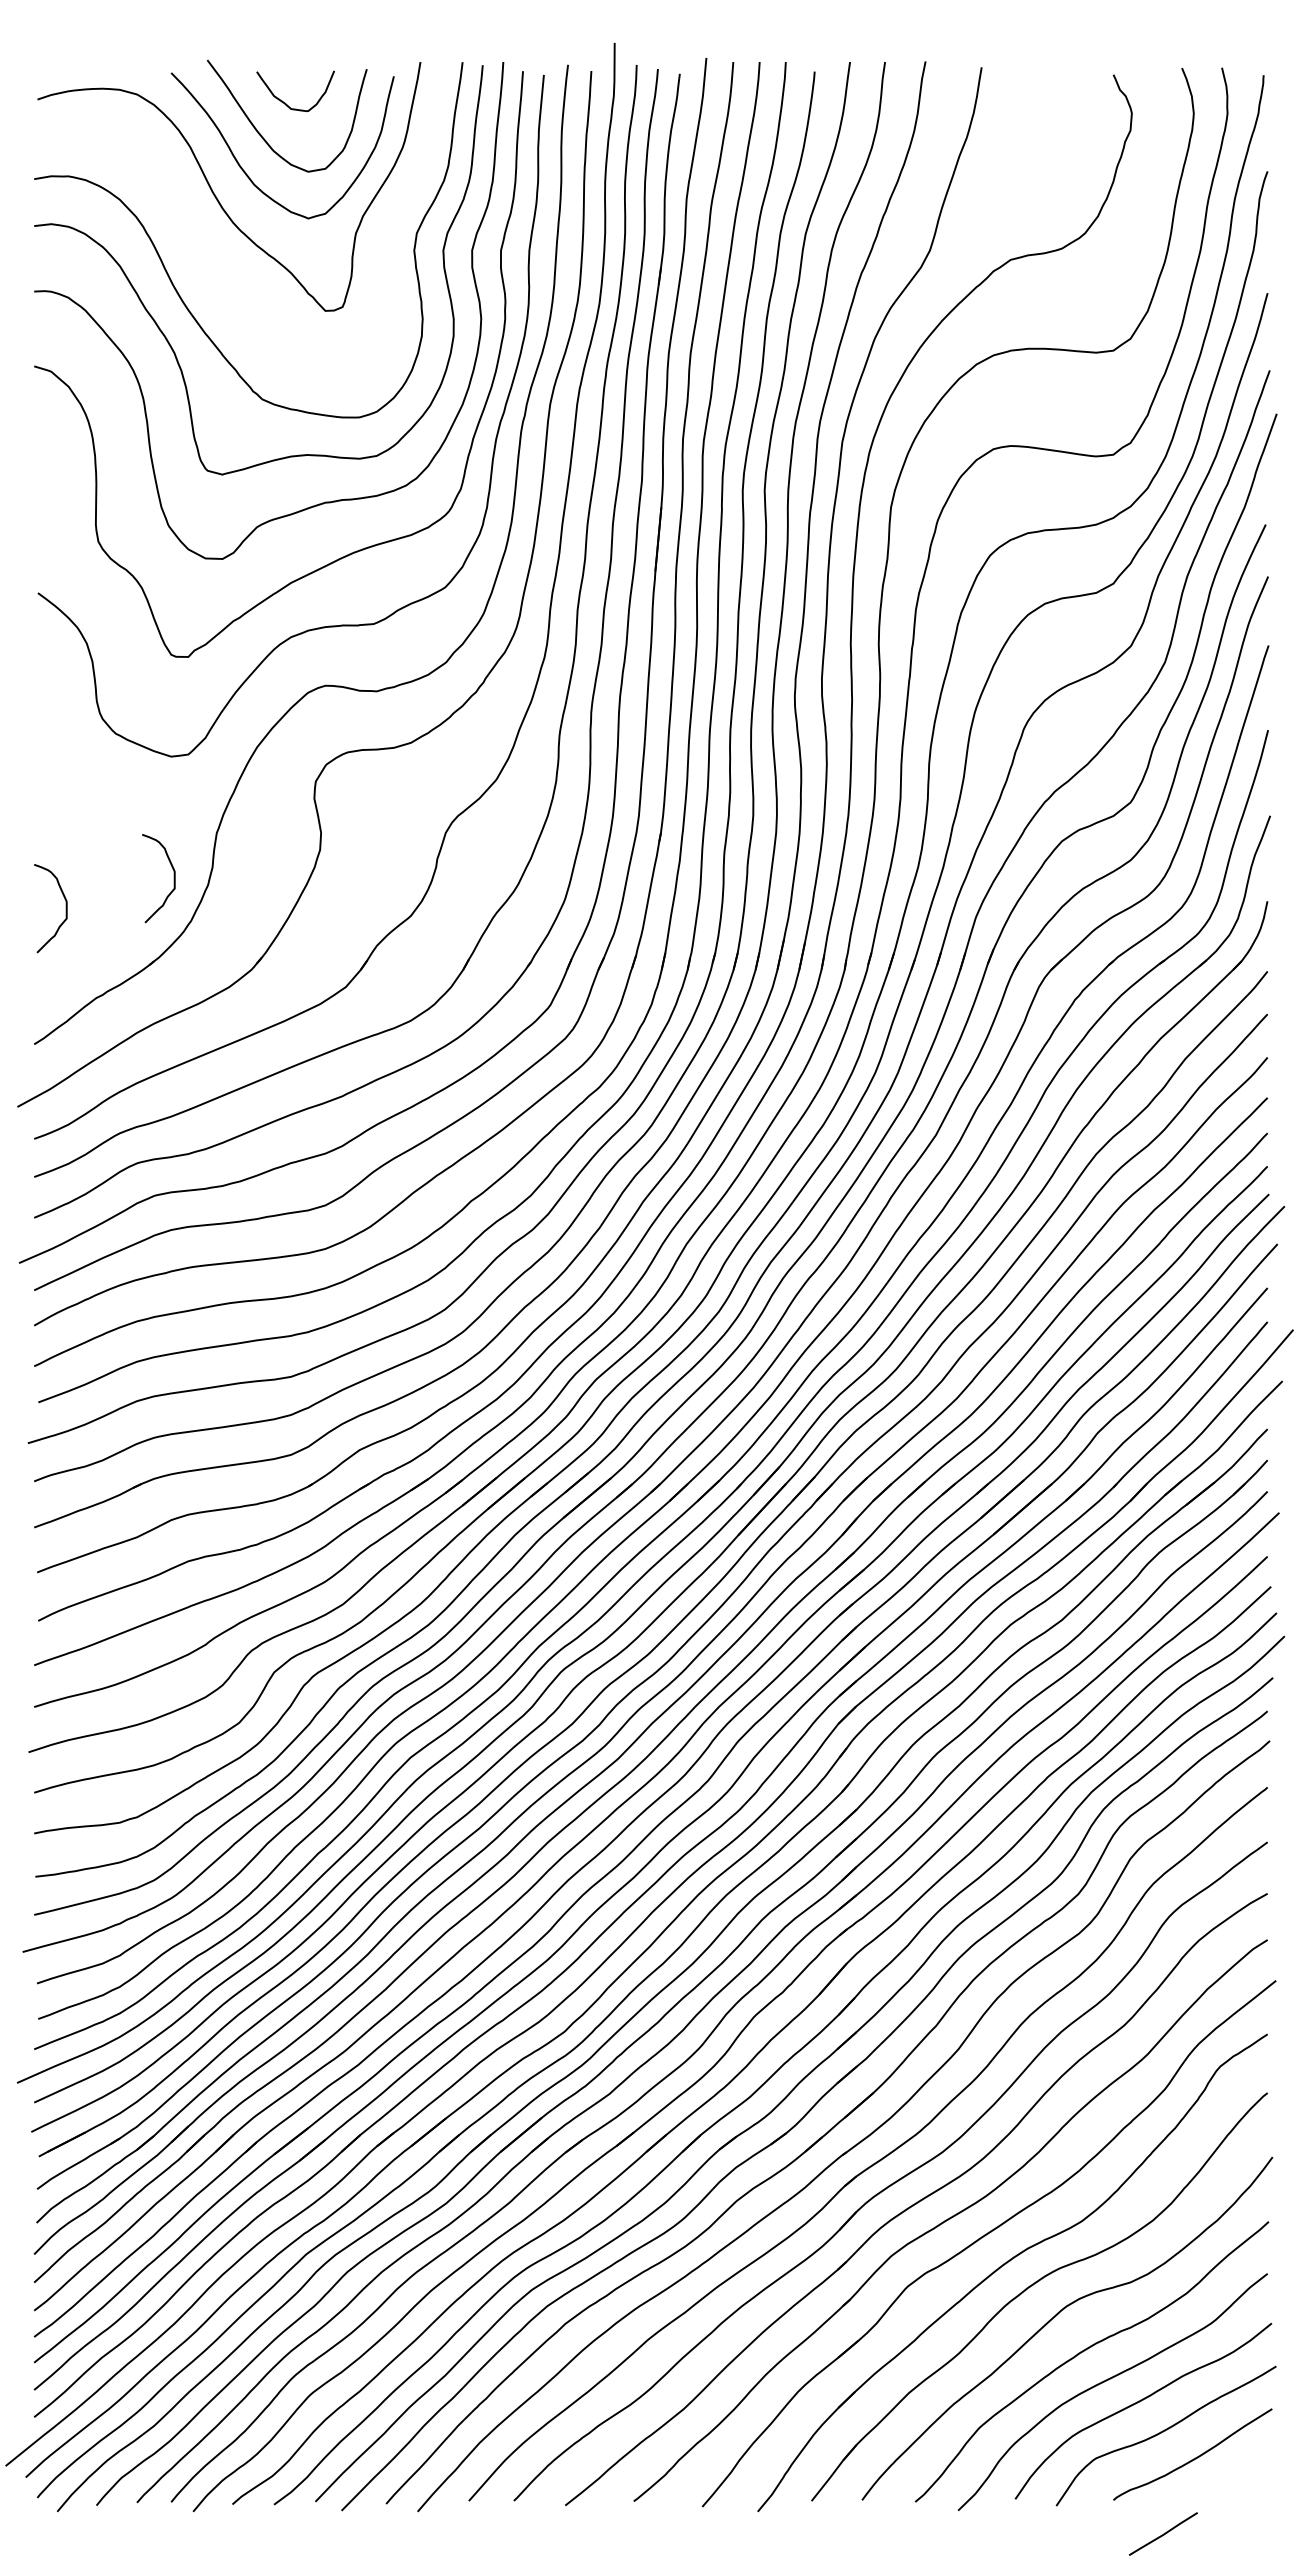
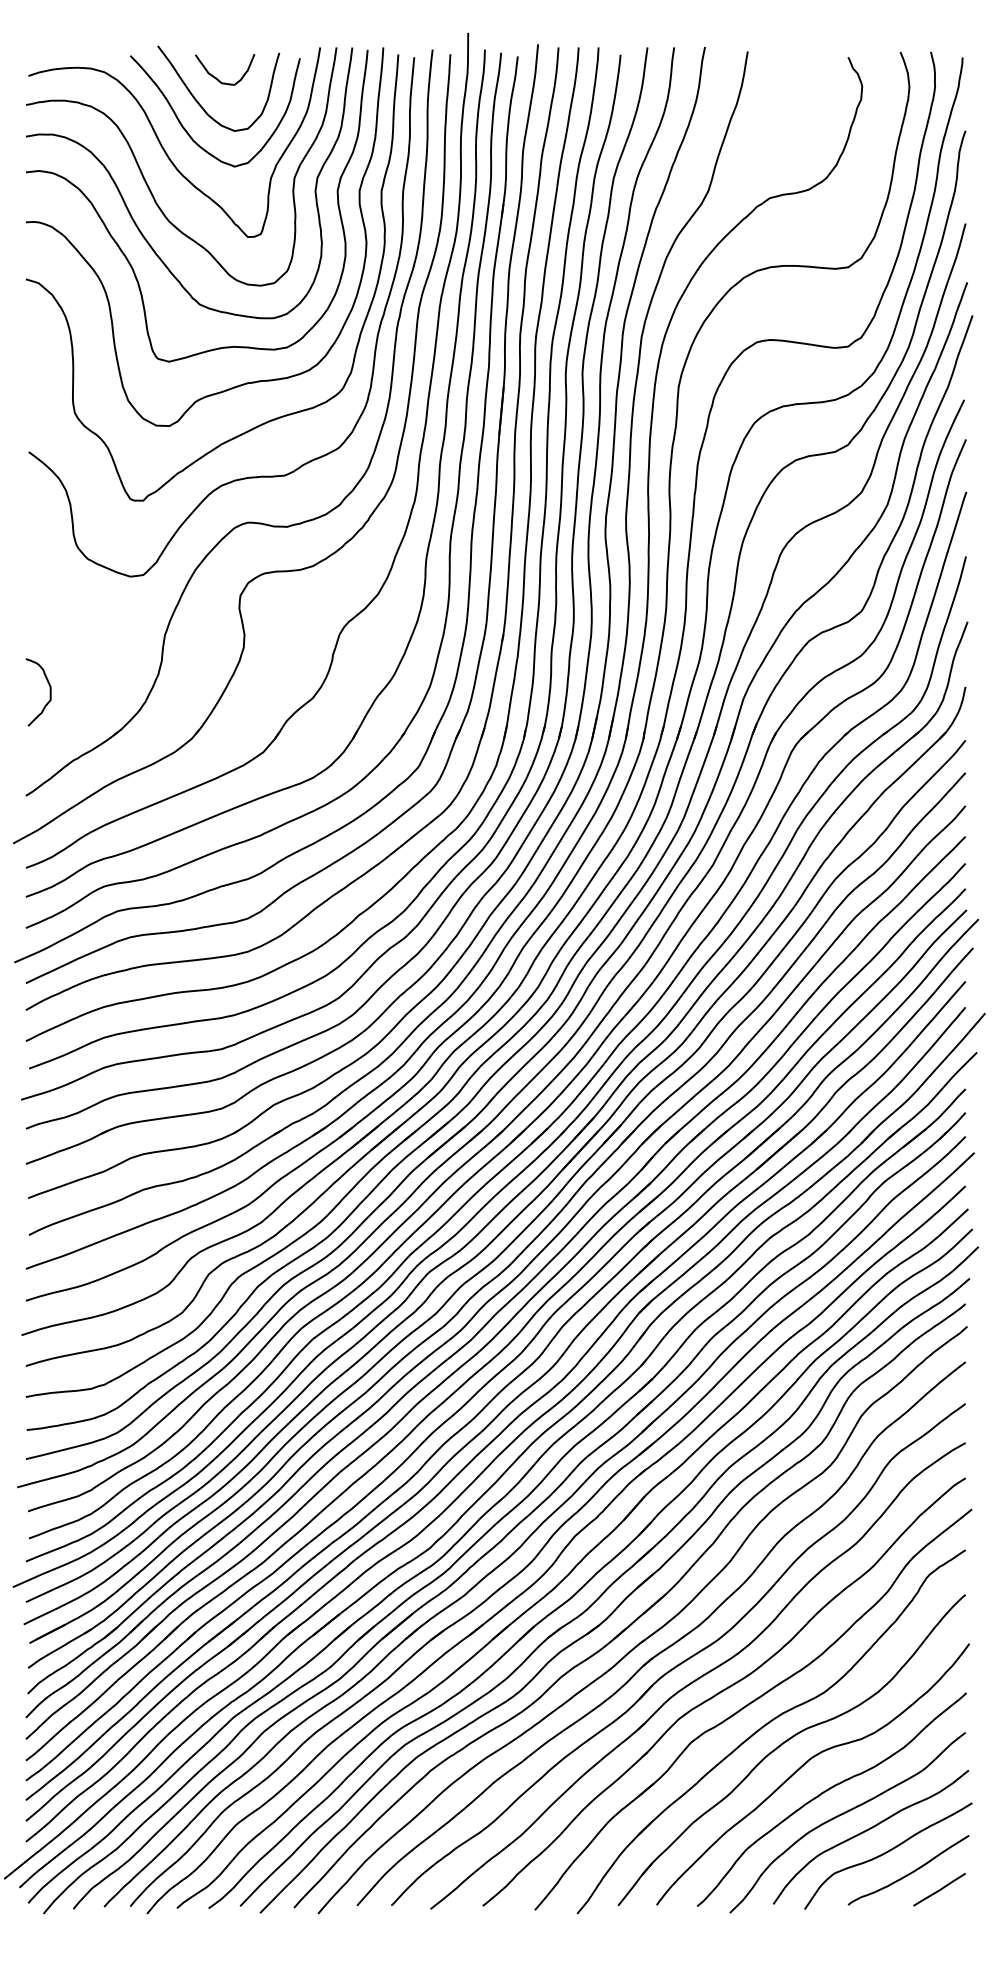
curve: (193, 240) -> (147, 183), added
curve: (173, 878) -> (132, 669), removed
line: (1163, 2533) -> (939, 1889), moved

